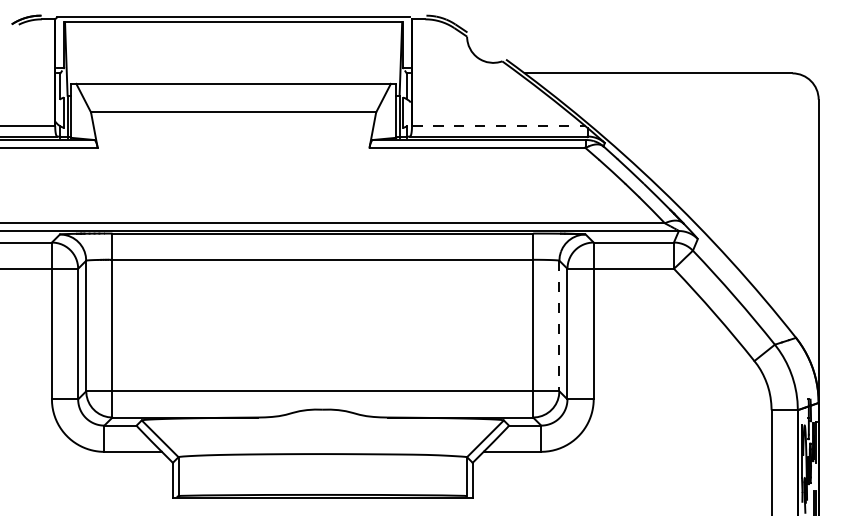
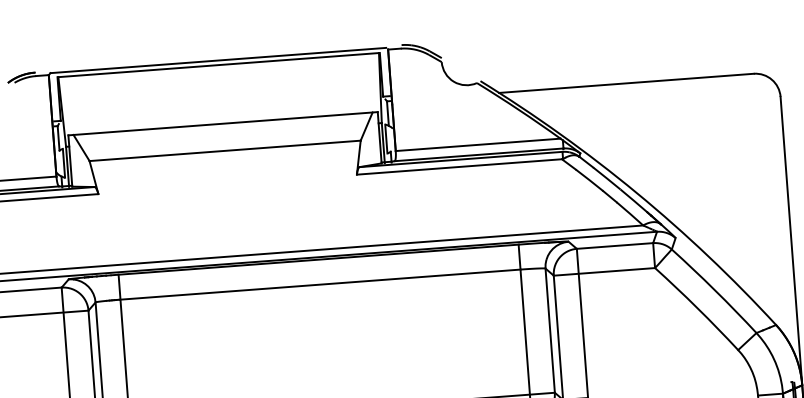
line: (498, 126) -> (478, 145), dashed -> solid
line: (559, 326) -> (550, 331), dashed -> solid

